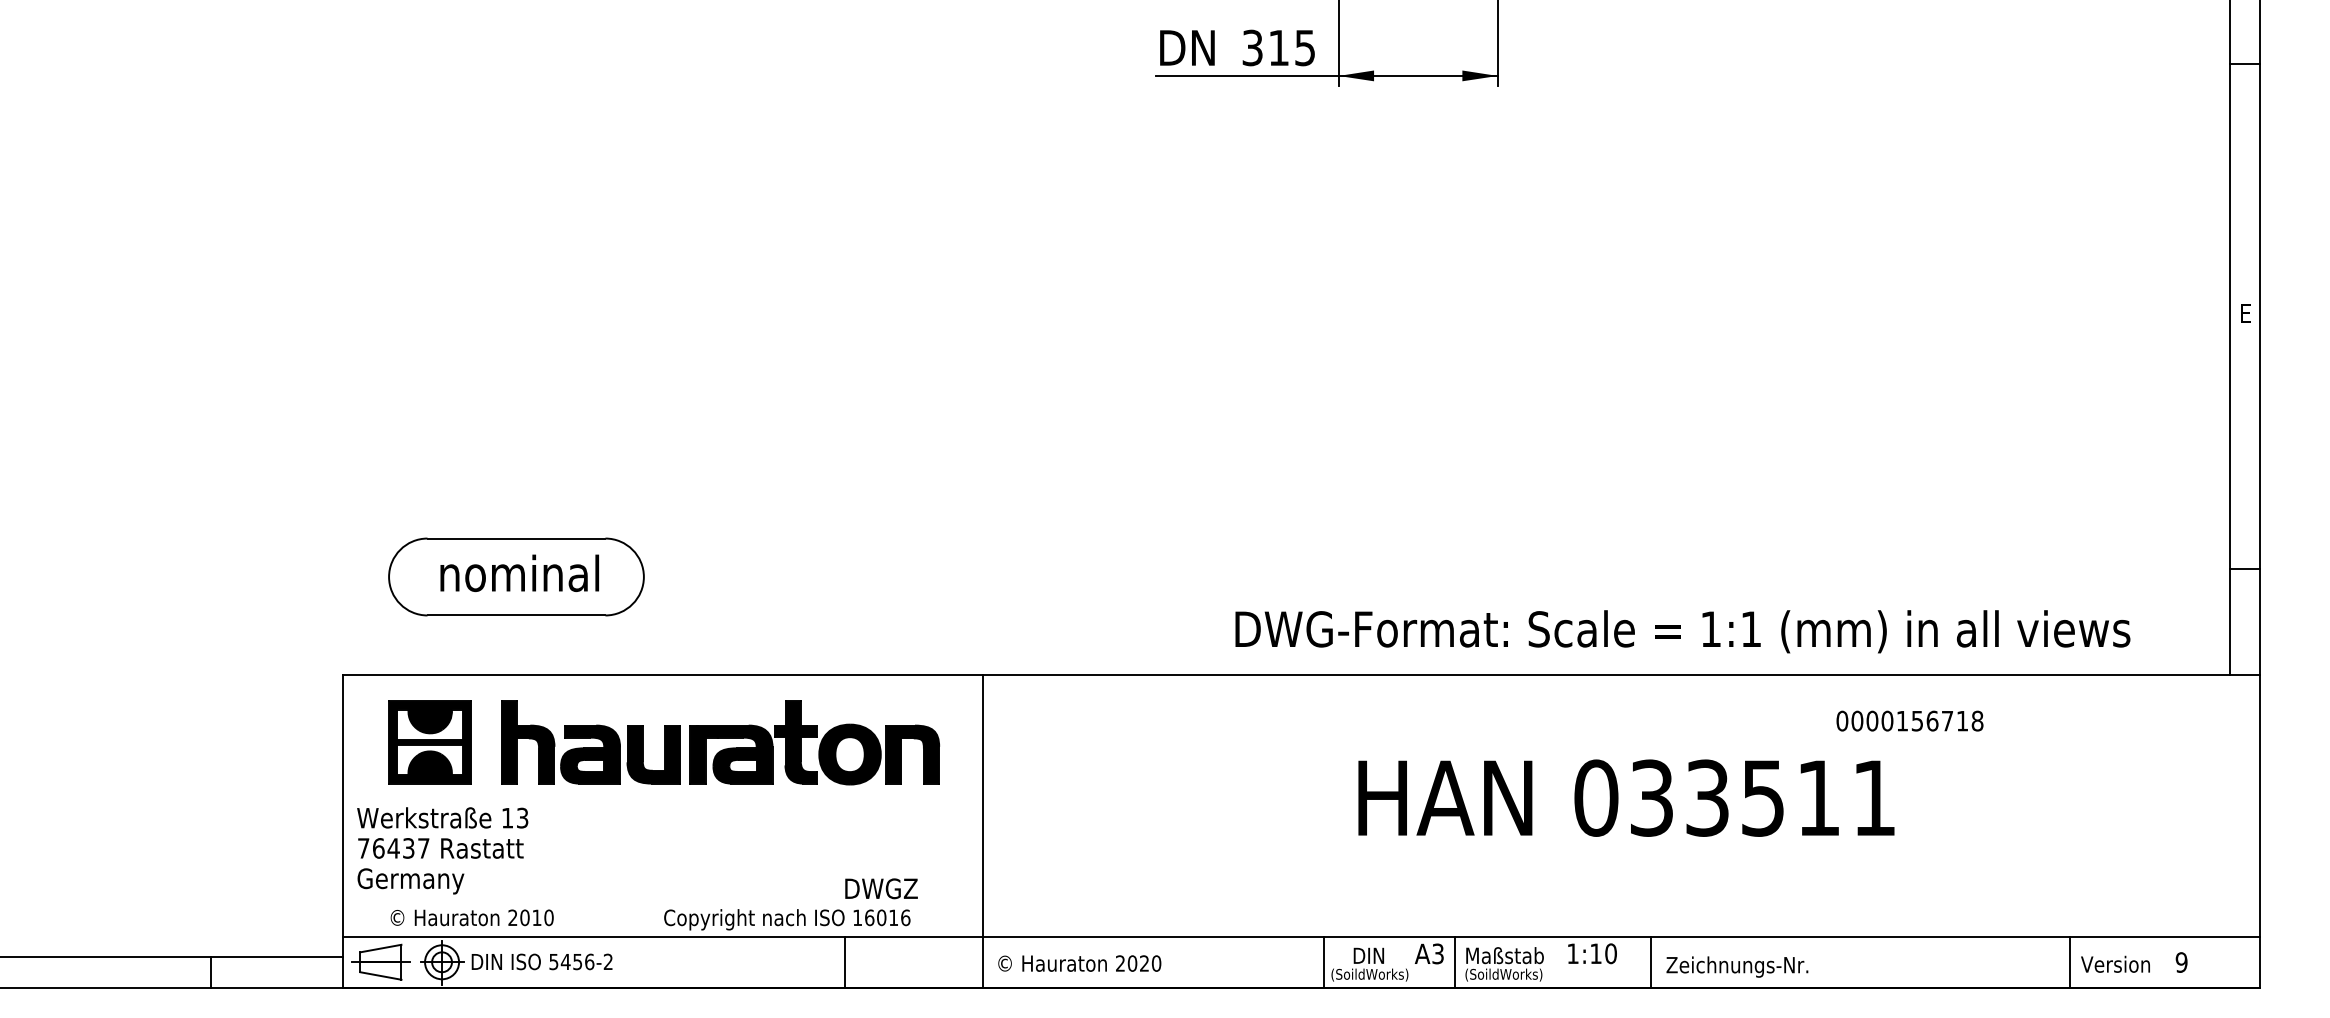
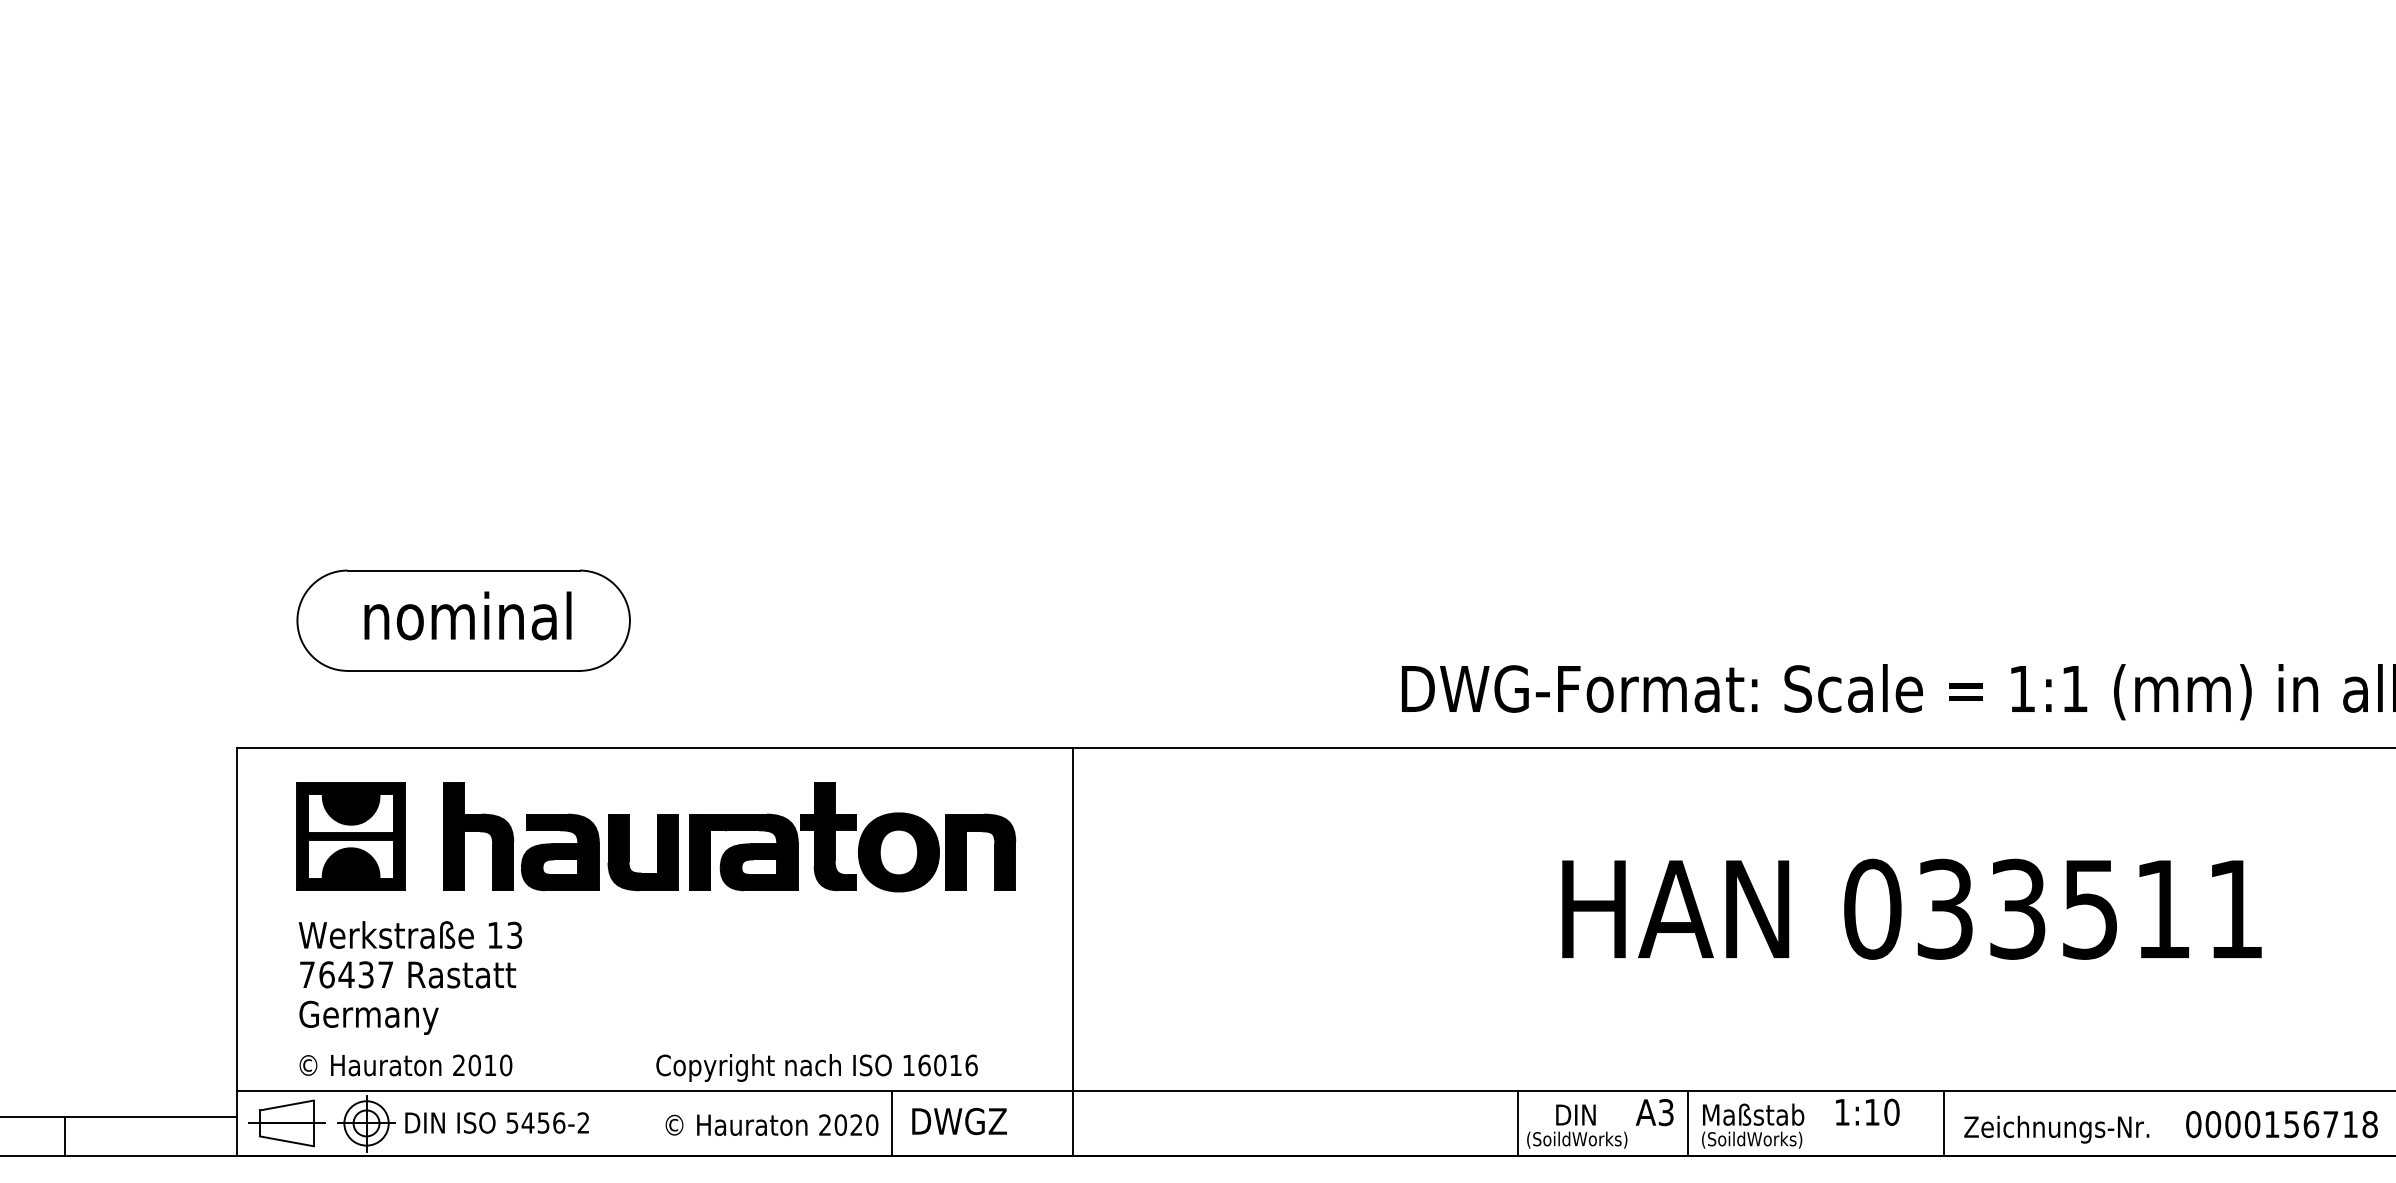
text: (1909, 720) -> (2281, 1123), moved
text: (442, 850) -> (410, 977), moved
text: (881, 888) -> (959, 1121), moved
text: (1079, 963) -> (771, 1125), moved

